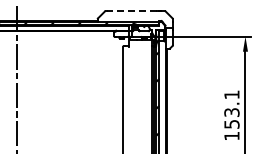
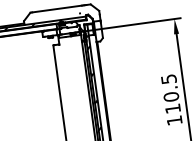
line: (131, 11) -> (56, 9), dashed -> solid
text: (231, 109) -> (170, 93), 153.1 -> 110.5

